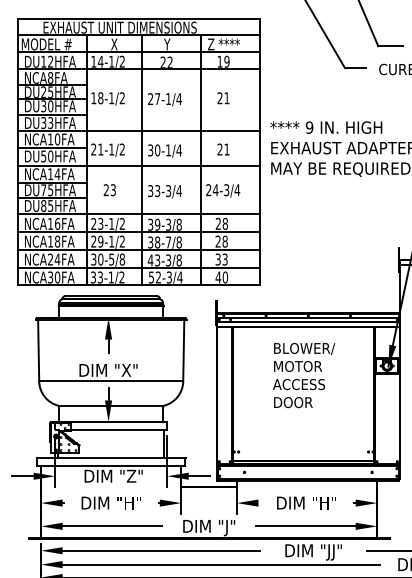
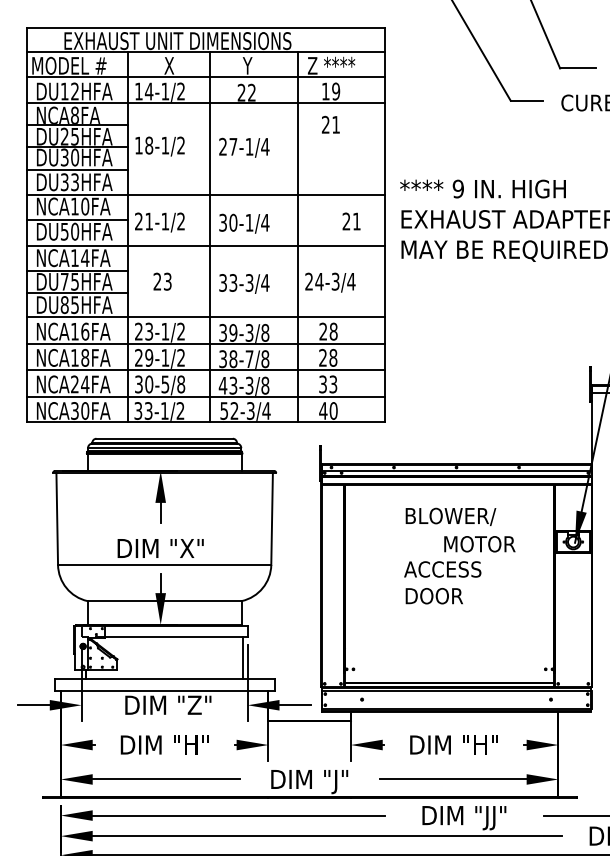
text: (223, 98) -> (330, 125), moved
text: (223, 149) -> (351, 221), moved
text: (298, 366) -> (480, 544), moved

